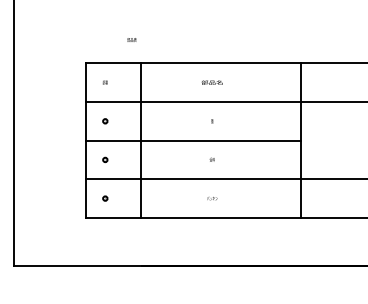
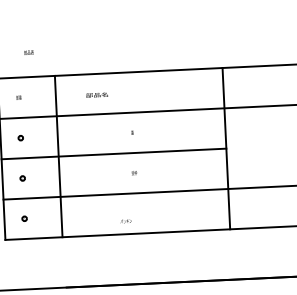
text: (131, 39) -> (28, 52), moved
text: (211, 82) -> (96, 95), moved
text: (212, 198) -> (126, 221), moved

